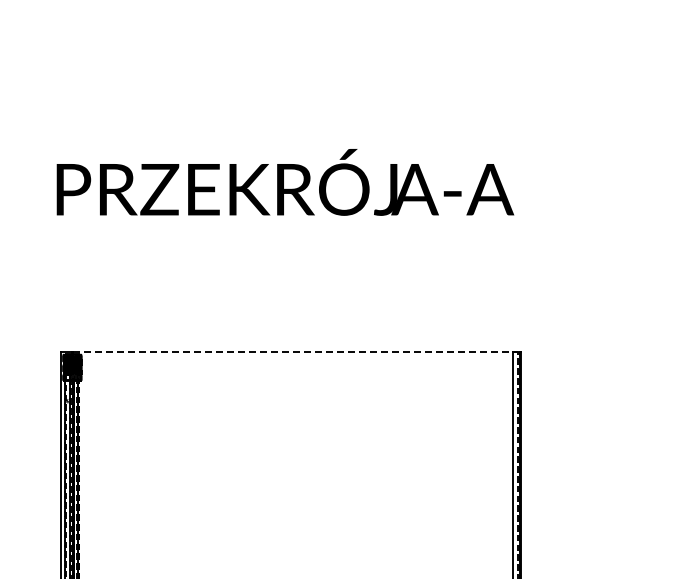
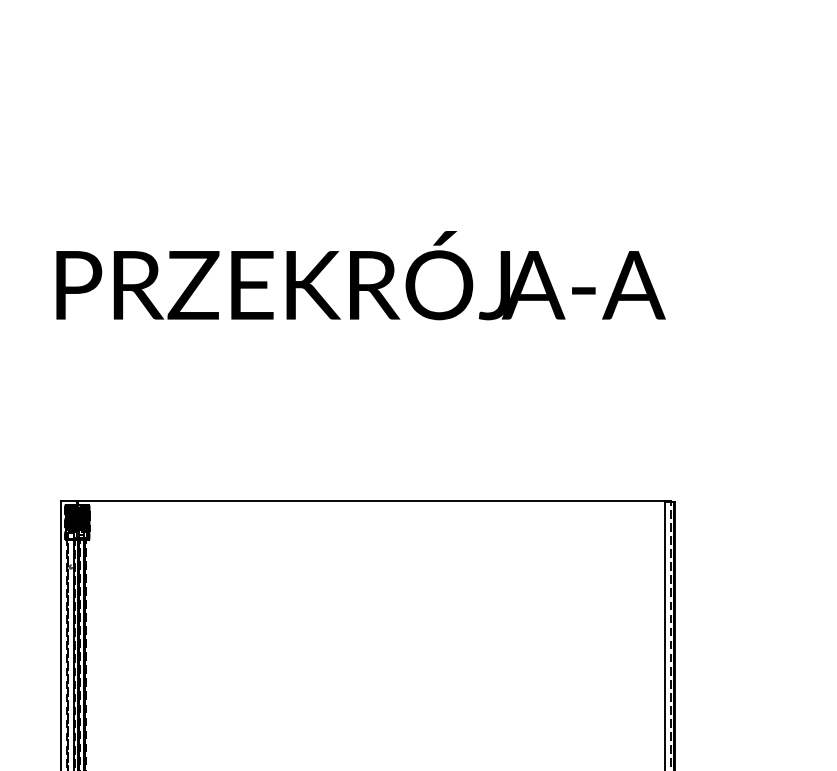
line: (295, 351) -> (374, 500), dashed -> solid

